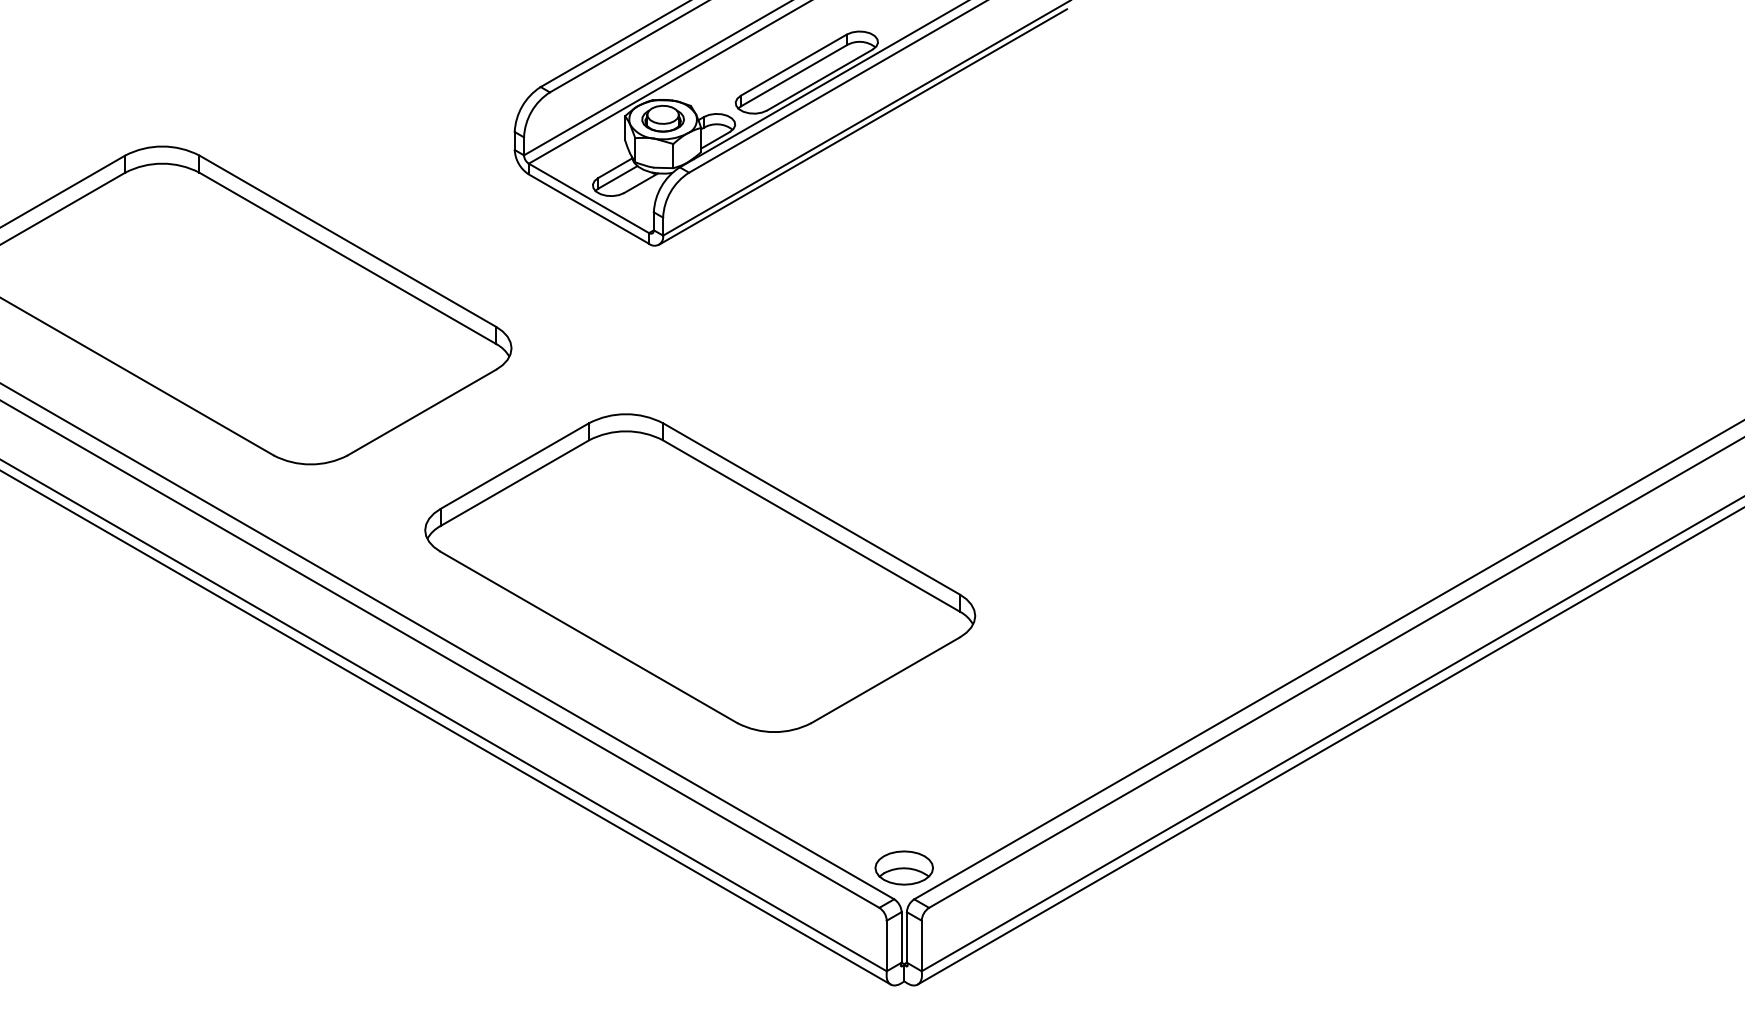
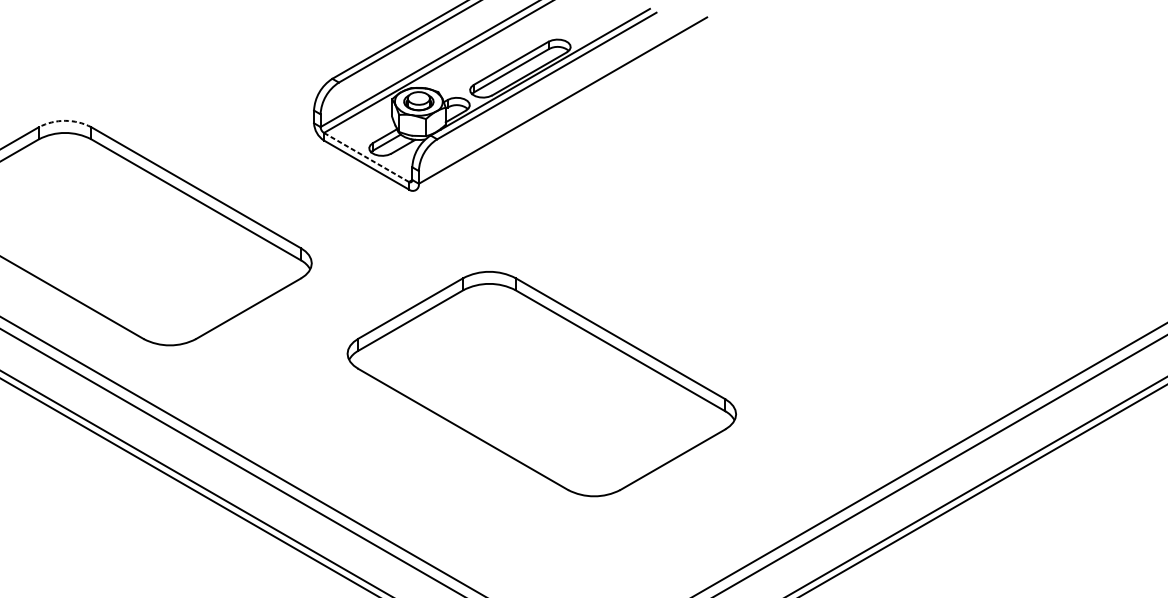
line: (863, 126) -> (560, 106), removed
arc: (162, 146) -> (65, 120), solid -> dashed
line: (589, 198) -> (366, 157), solid -> dashed
part: (700, 572) -> (542, 383), moved

